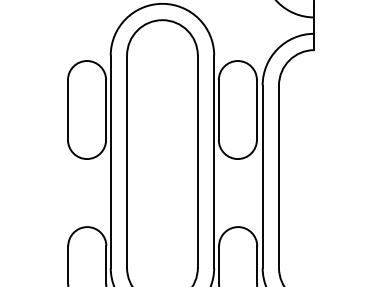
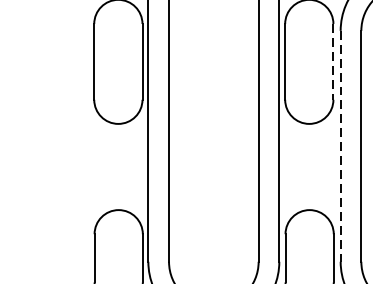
line: (256, 110) -> (332, 62), solid -> dashed
line: (262, 177) -> (340, 147), solid -> dashed

